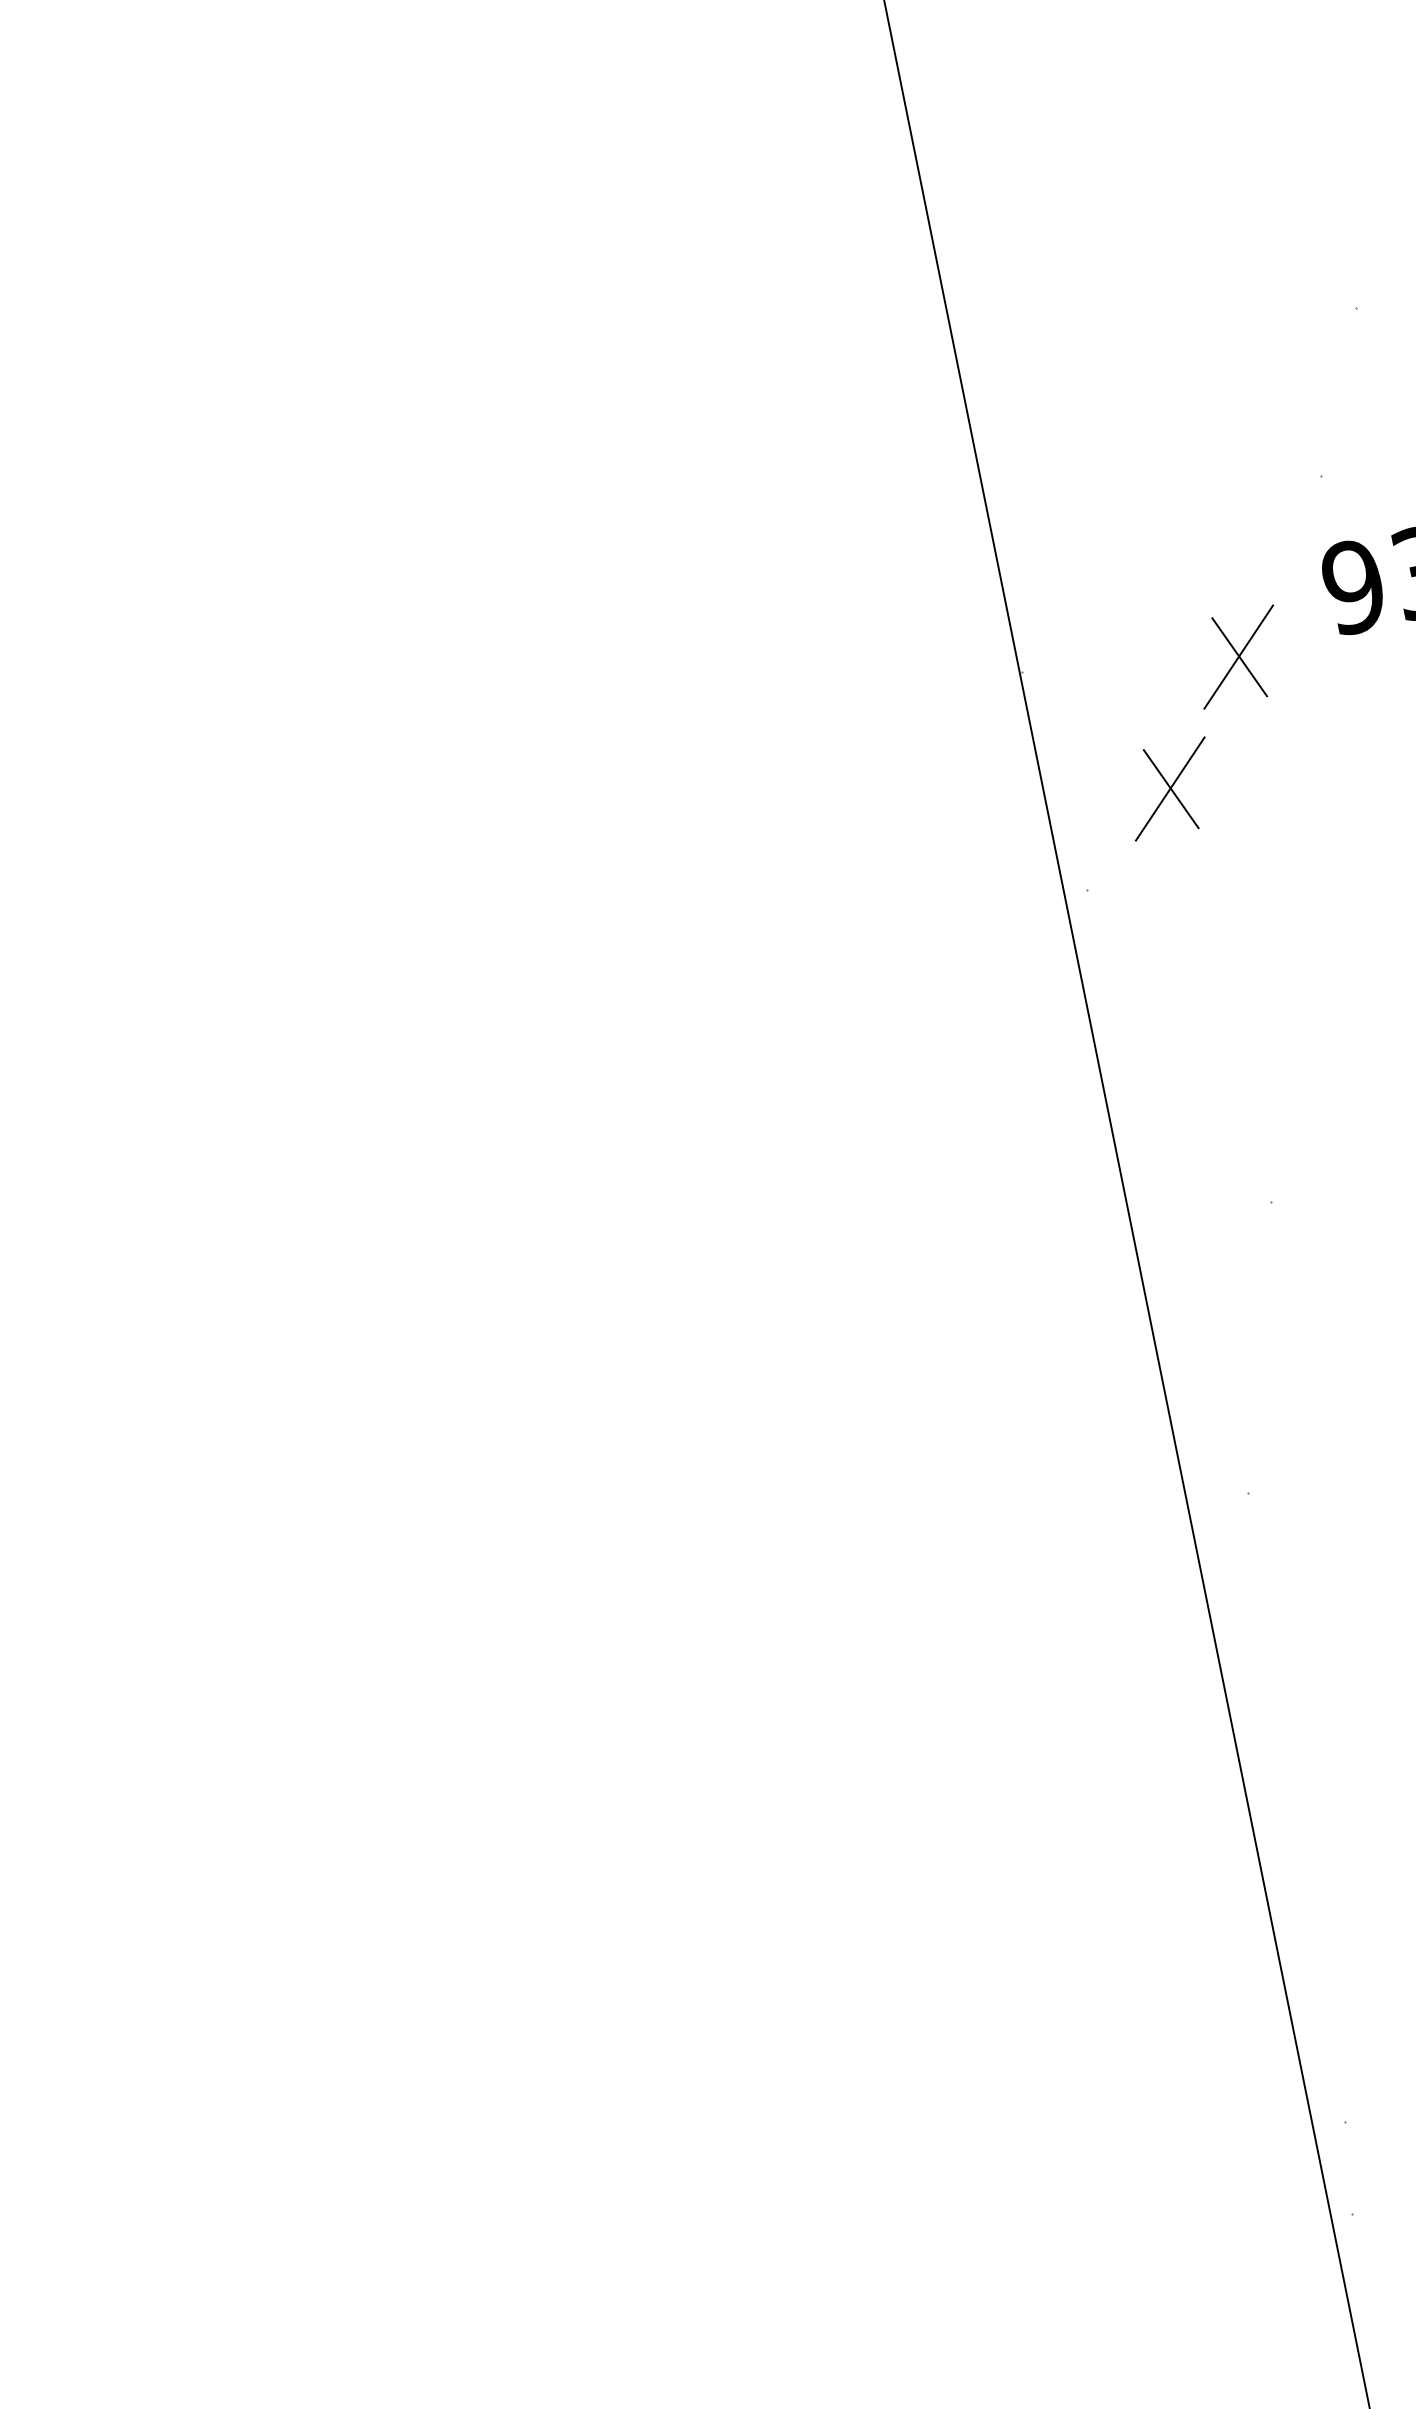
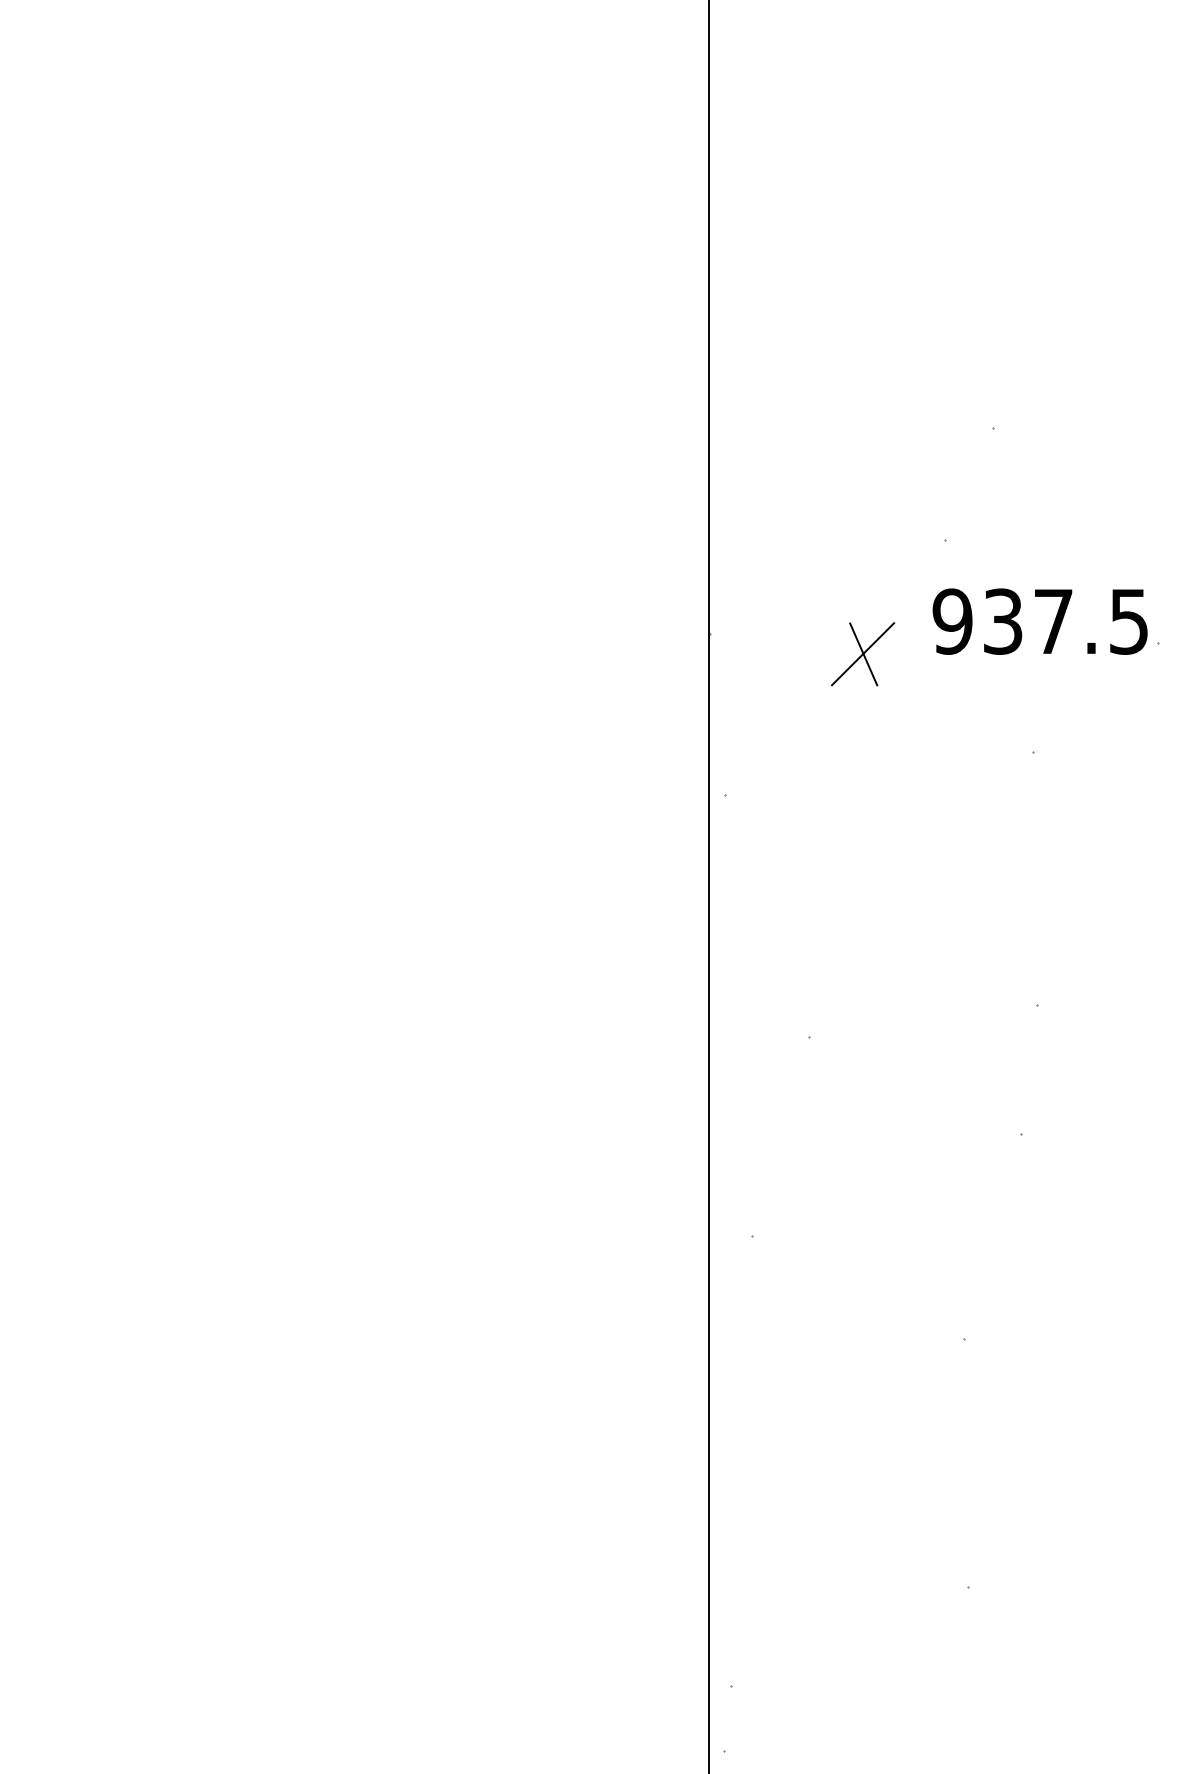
part: (1170, 789) -> (797, 736), removed

